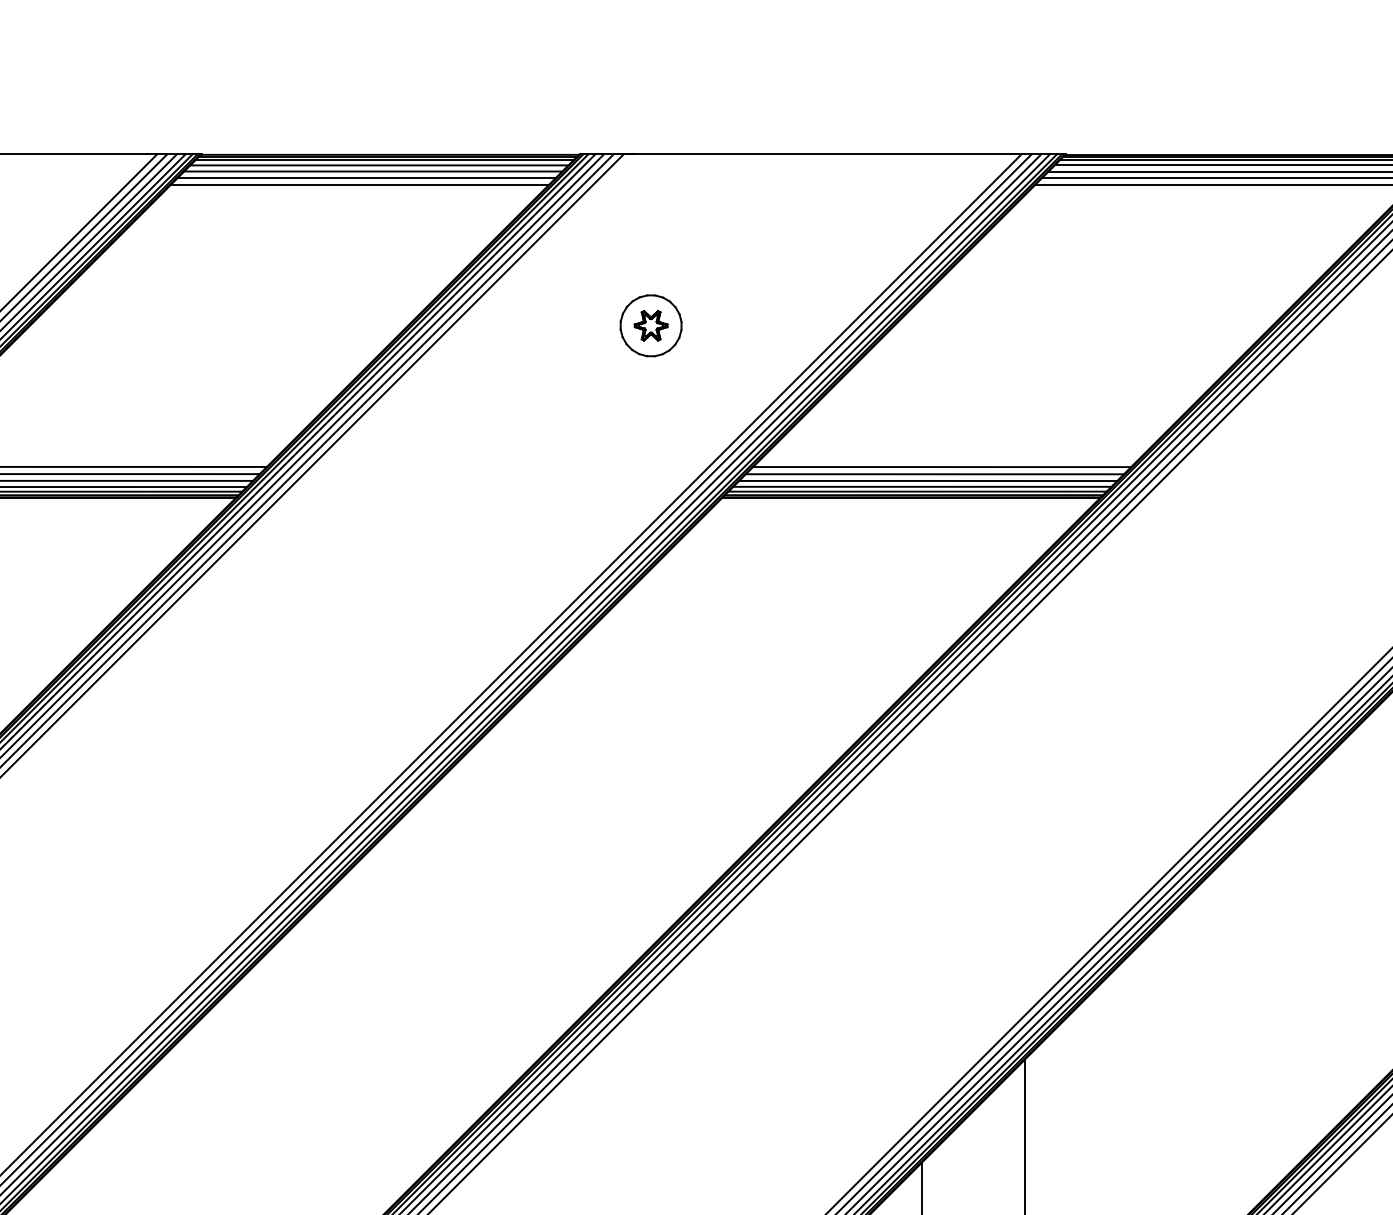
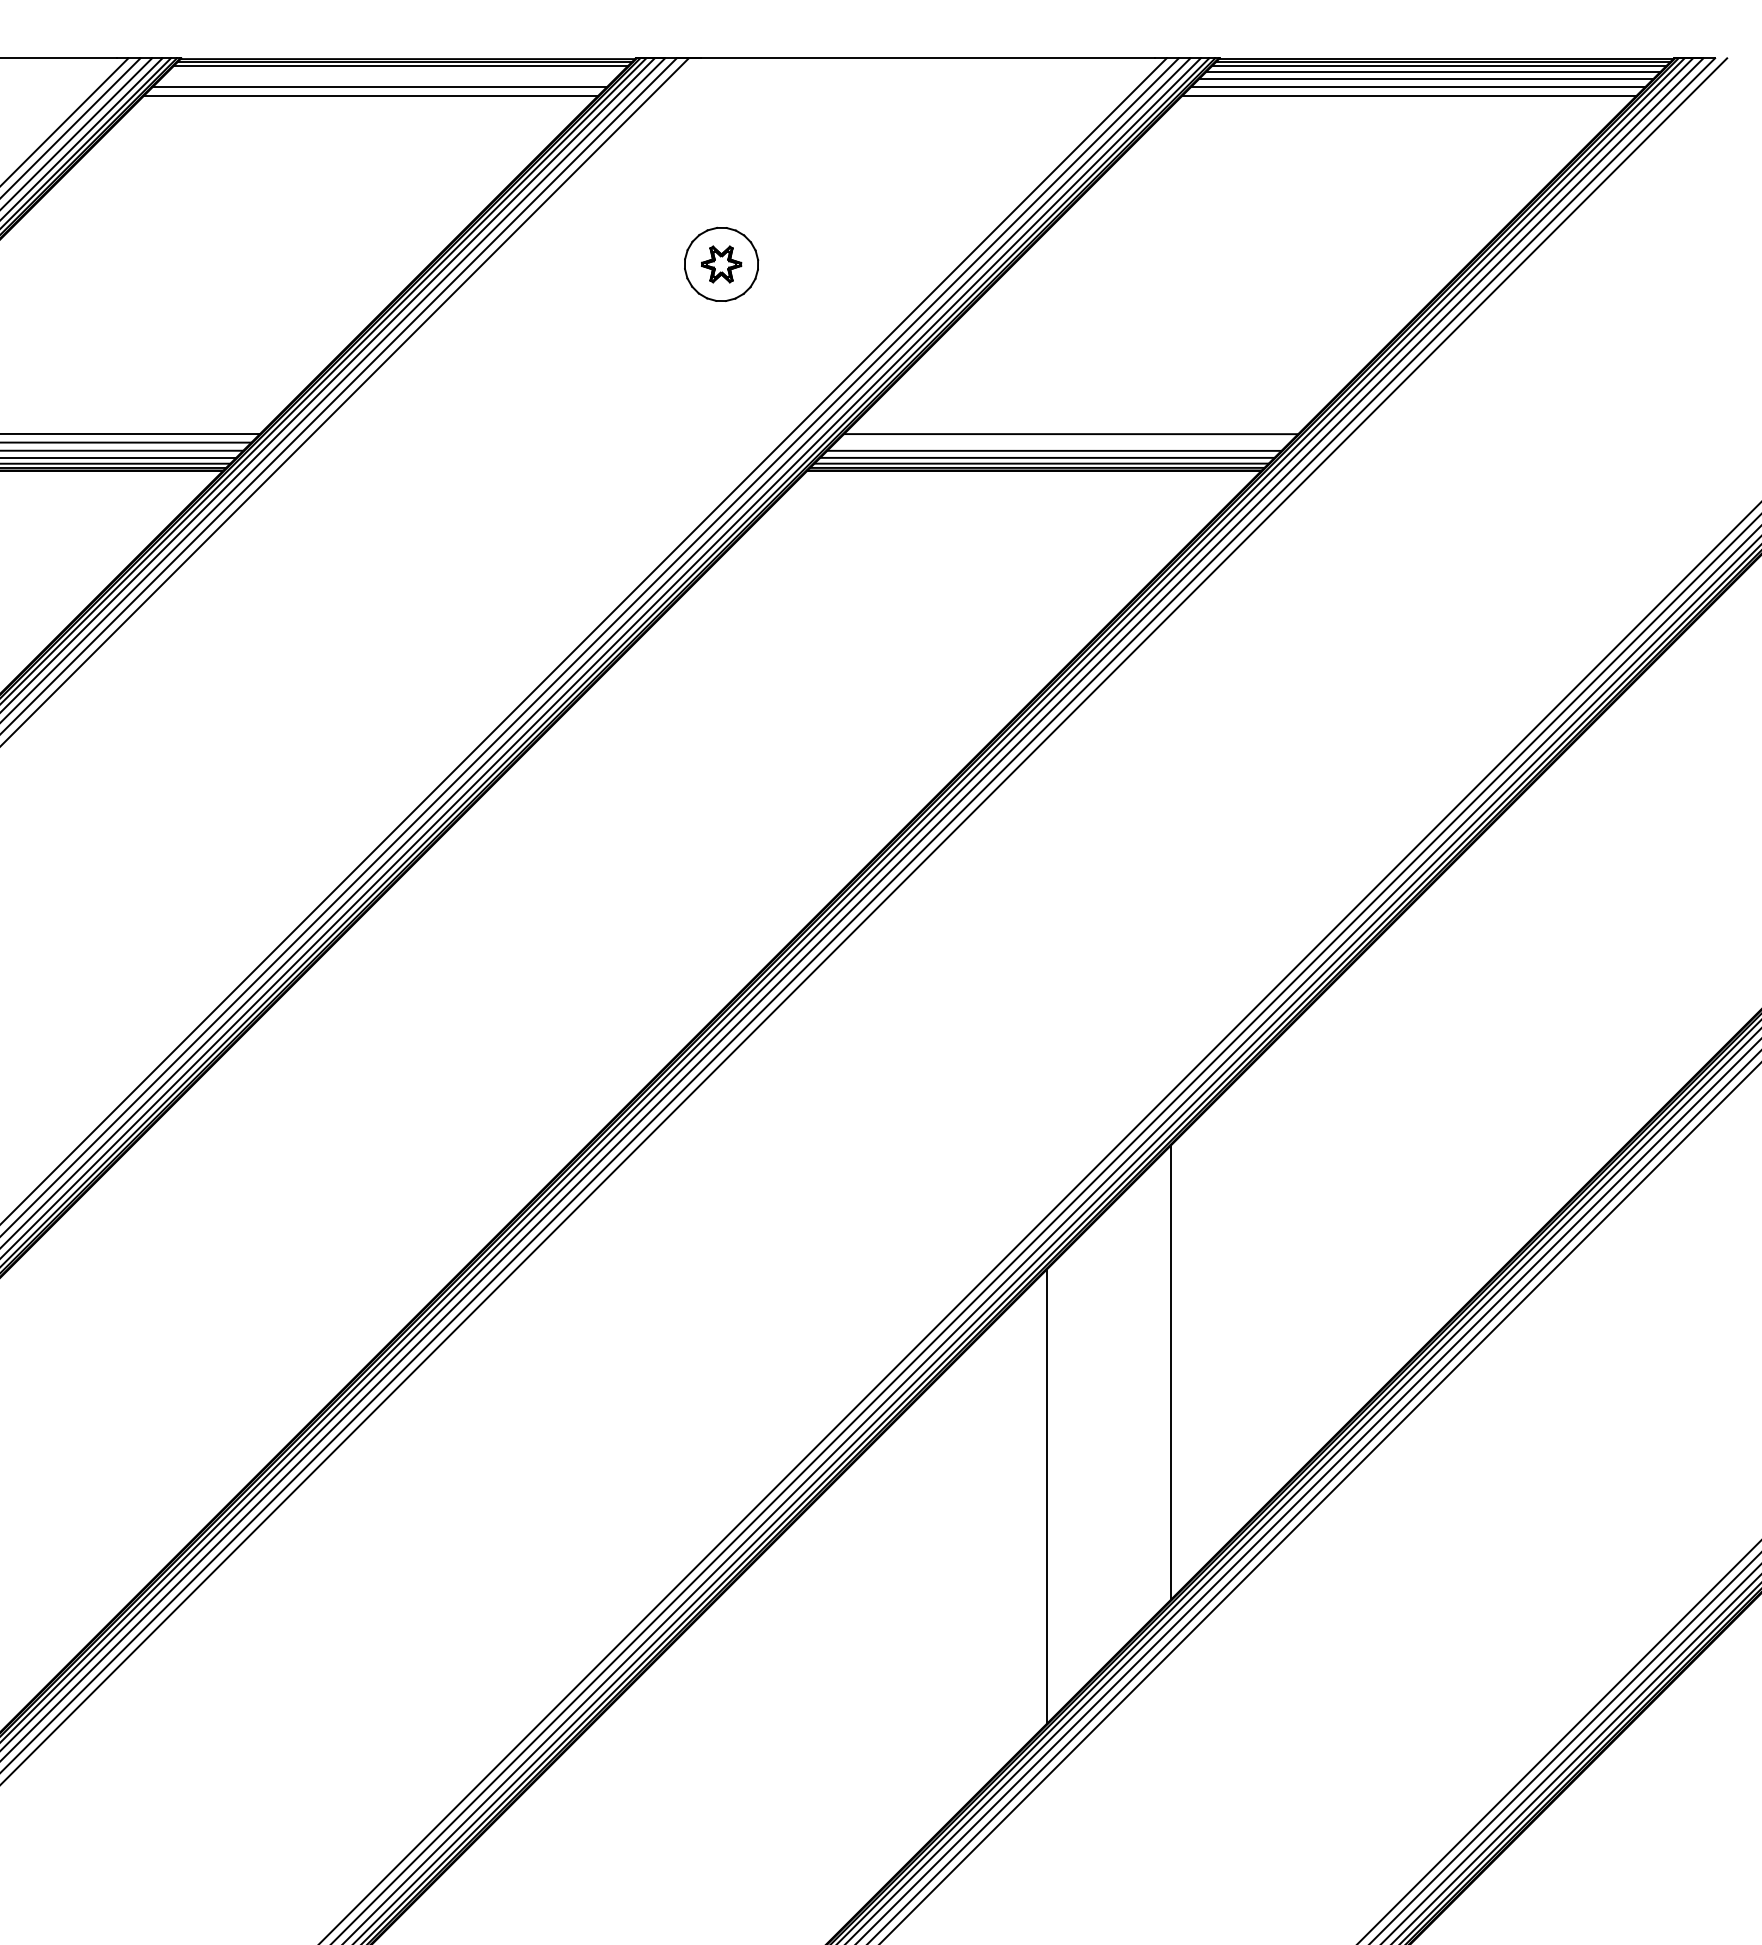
line: (379, 165) -> (395, 71), removed
line: (373, 171) -> (387, 79), removed
line: (934, 474) -> (1062, 442), removed

